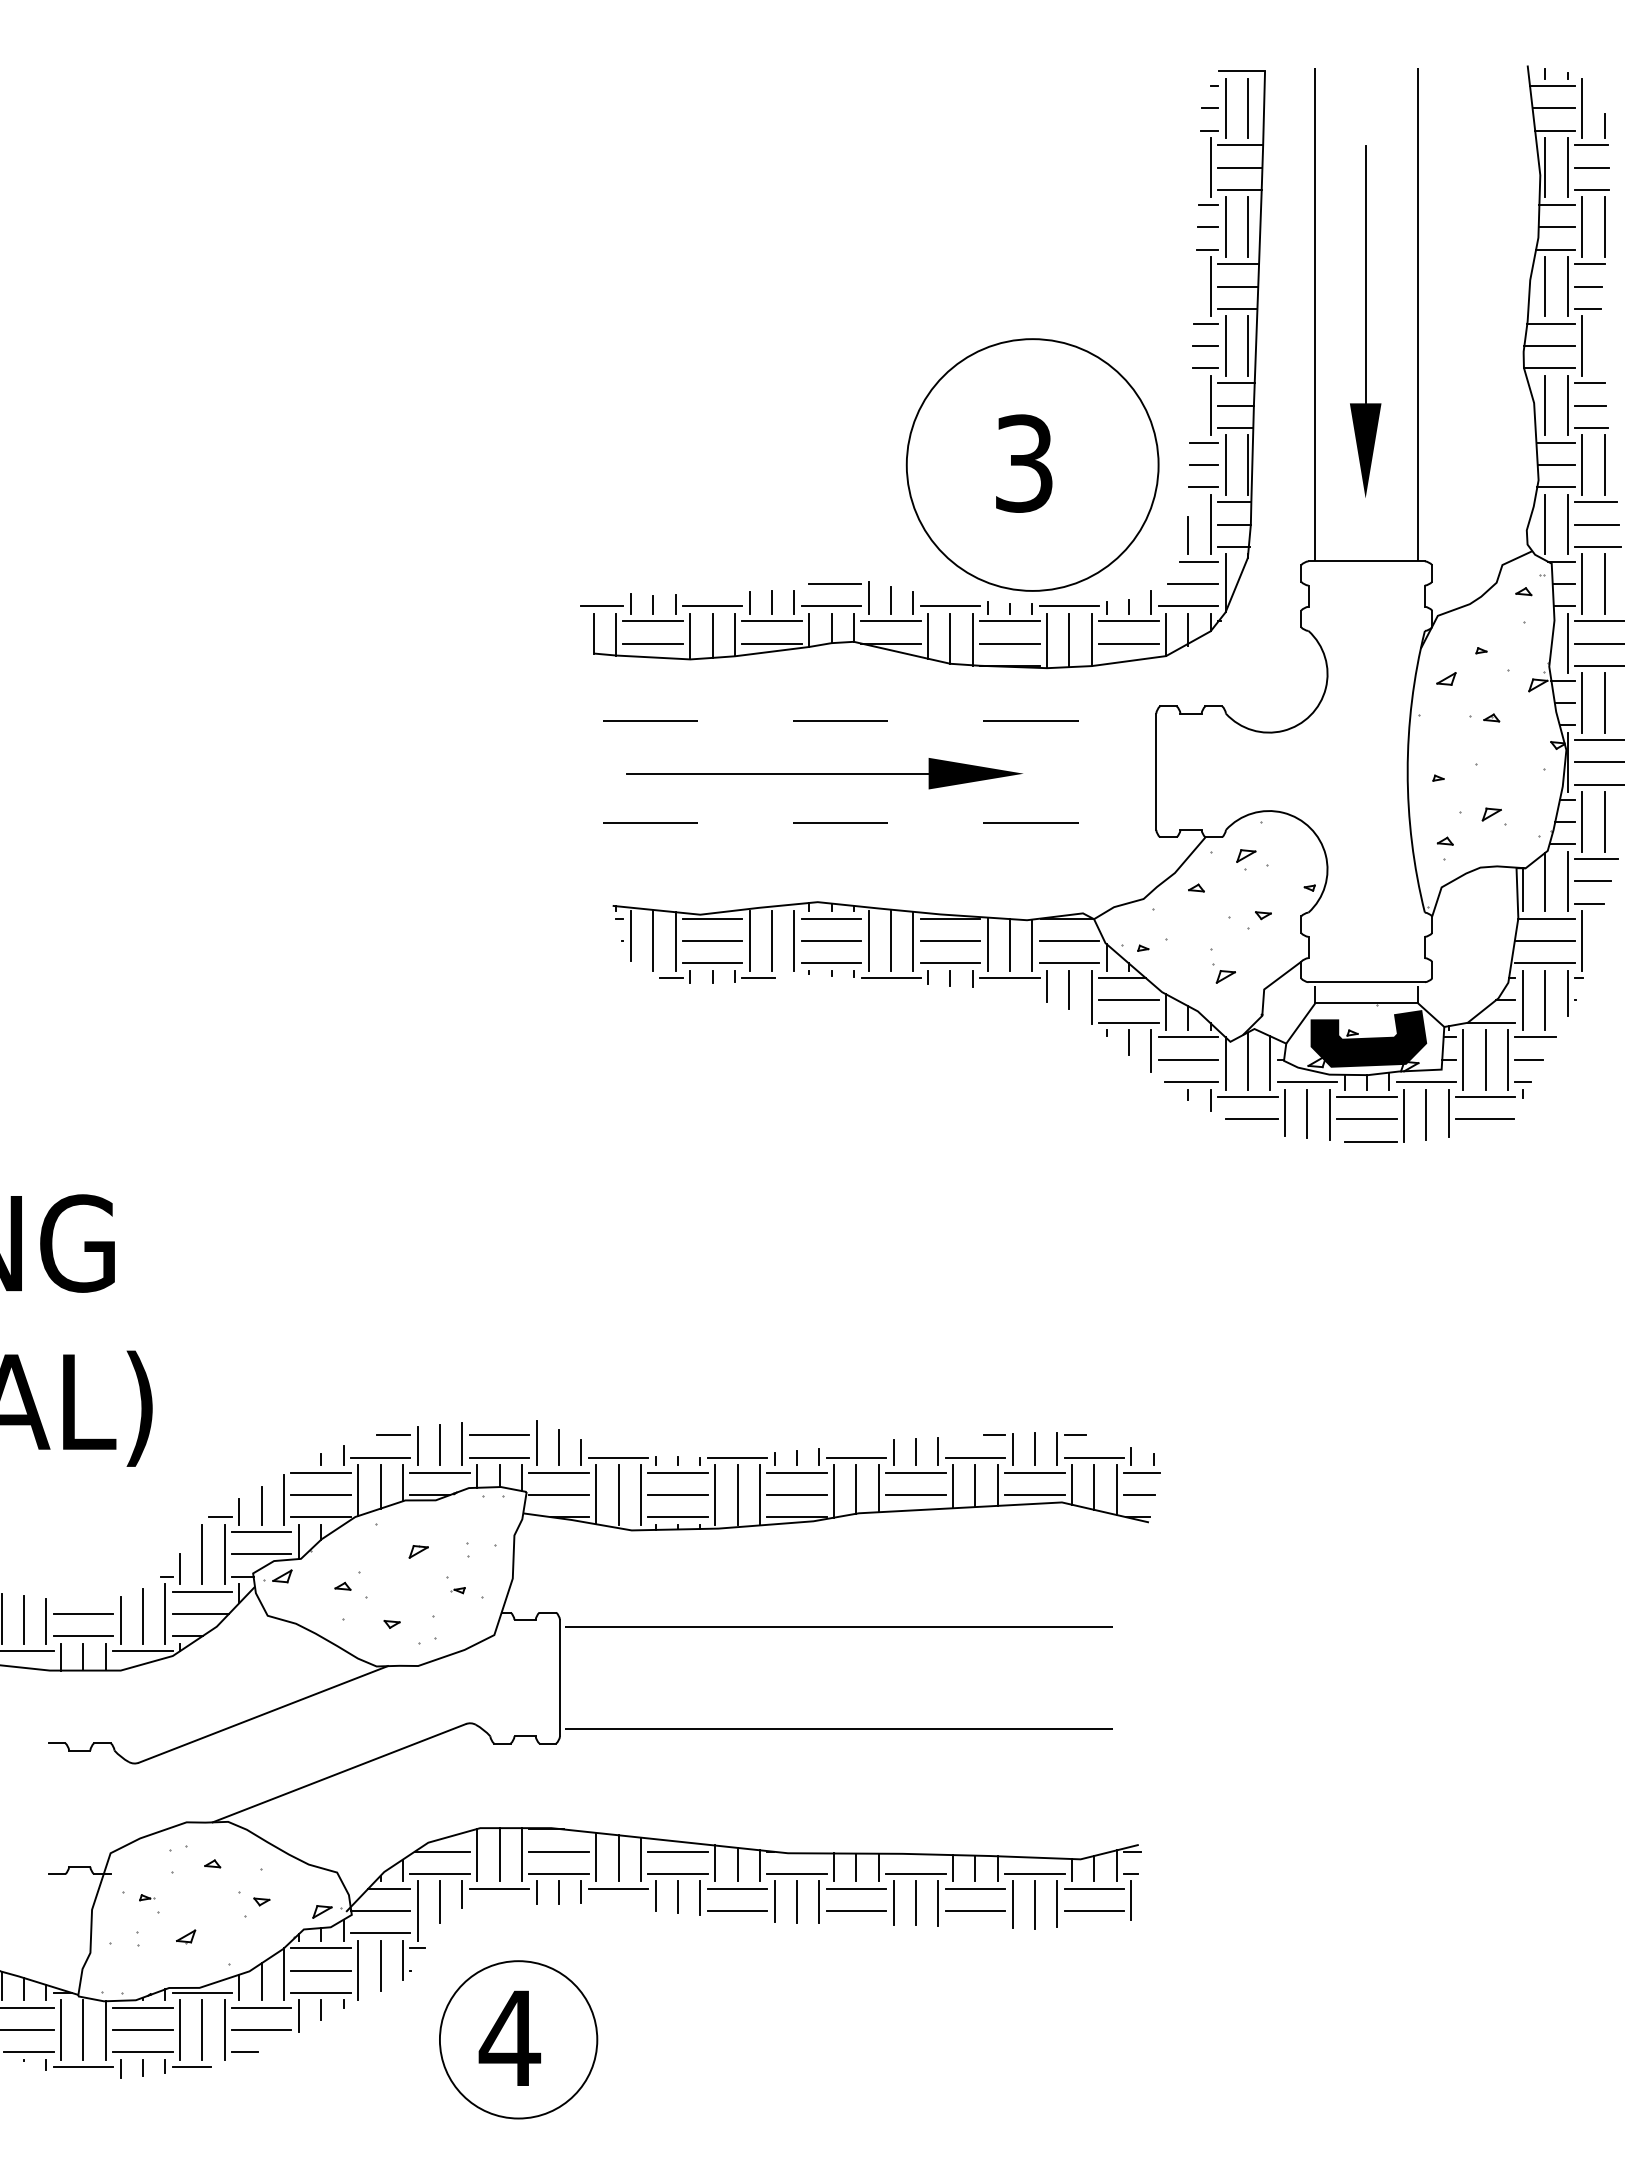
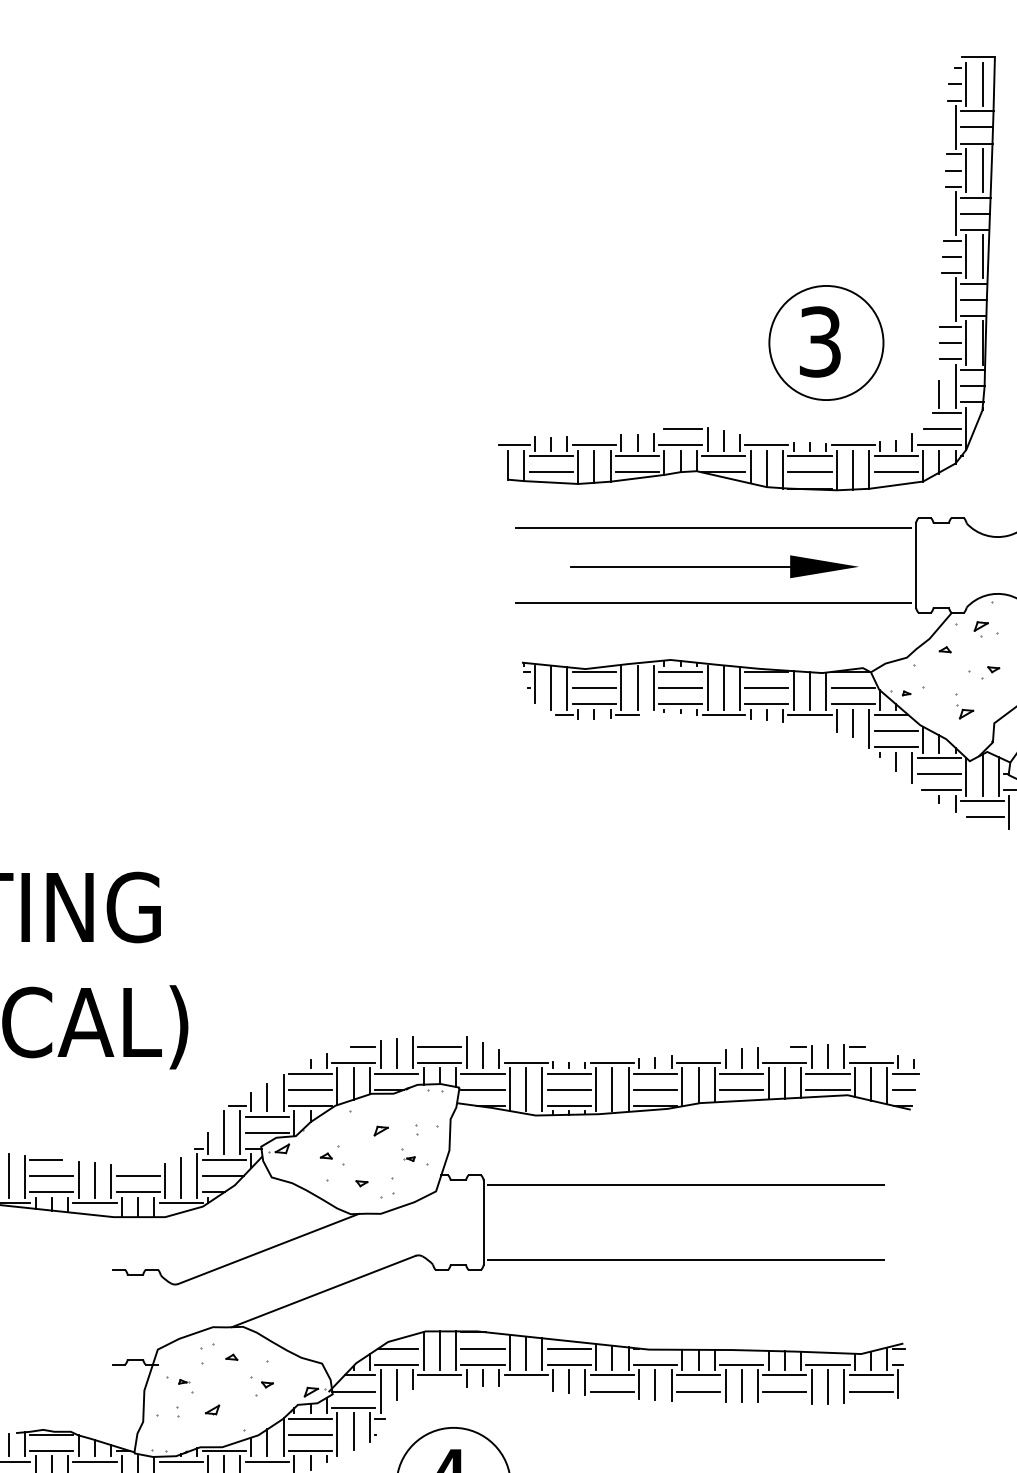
circle: (1032, 464) -> (826, 342), size x0.62
line: (877, 720) -> (713, 528), dashed -> solid
part: (824, 773) -> (714, 566), moved
line: (877, 823) -> (713, 602), dashed -> solid

